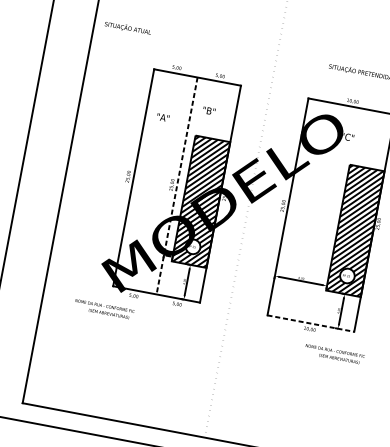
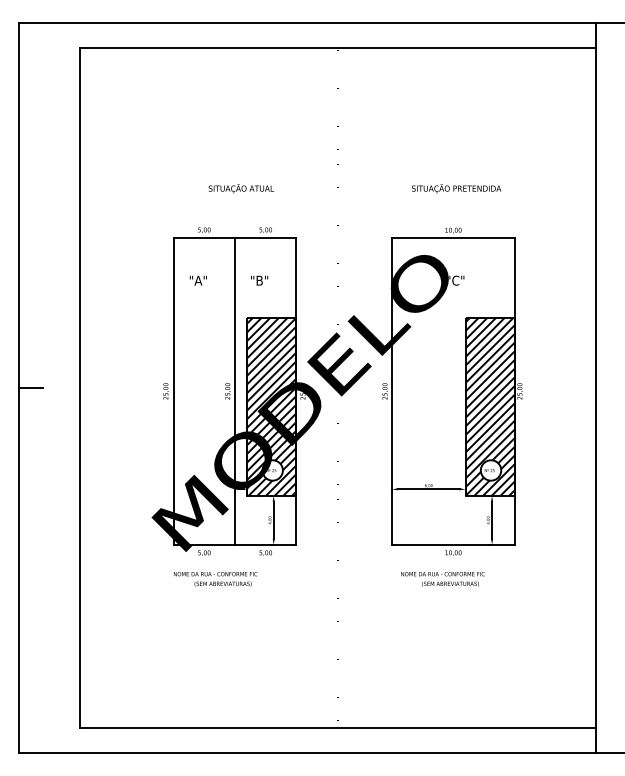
text: (127, 28) -> (240, 188), moved
text: (162, 117) -> (197, 280), moved
line: (33, 155) -> (30, 387), added
line: (177, 186) -> (235, 391), dashed -> solid
text: (104, 309) -> (215, 579), moved
line: (311, 323) -> (453, 544), dashed -> solid
text: (334, 354) -> (442, 579), moved

